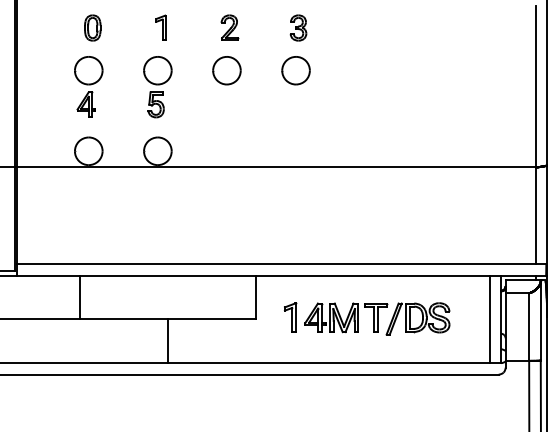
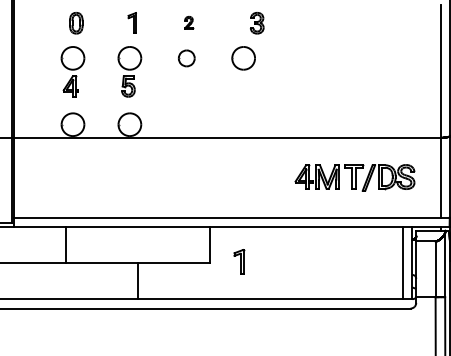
part: (229, 27) -> (188, 22), size x0.6
part: (298, 27) -> (257, 22), moved
part: (226, 70) -> (186, 58), size x0.7
part: (377, 318) -> (355, 177), moved

